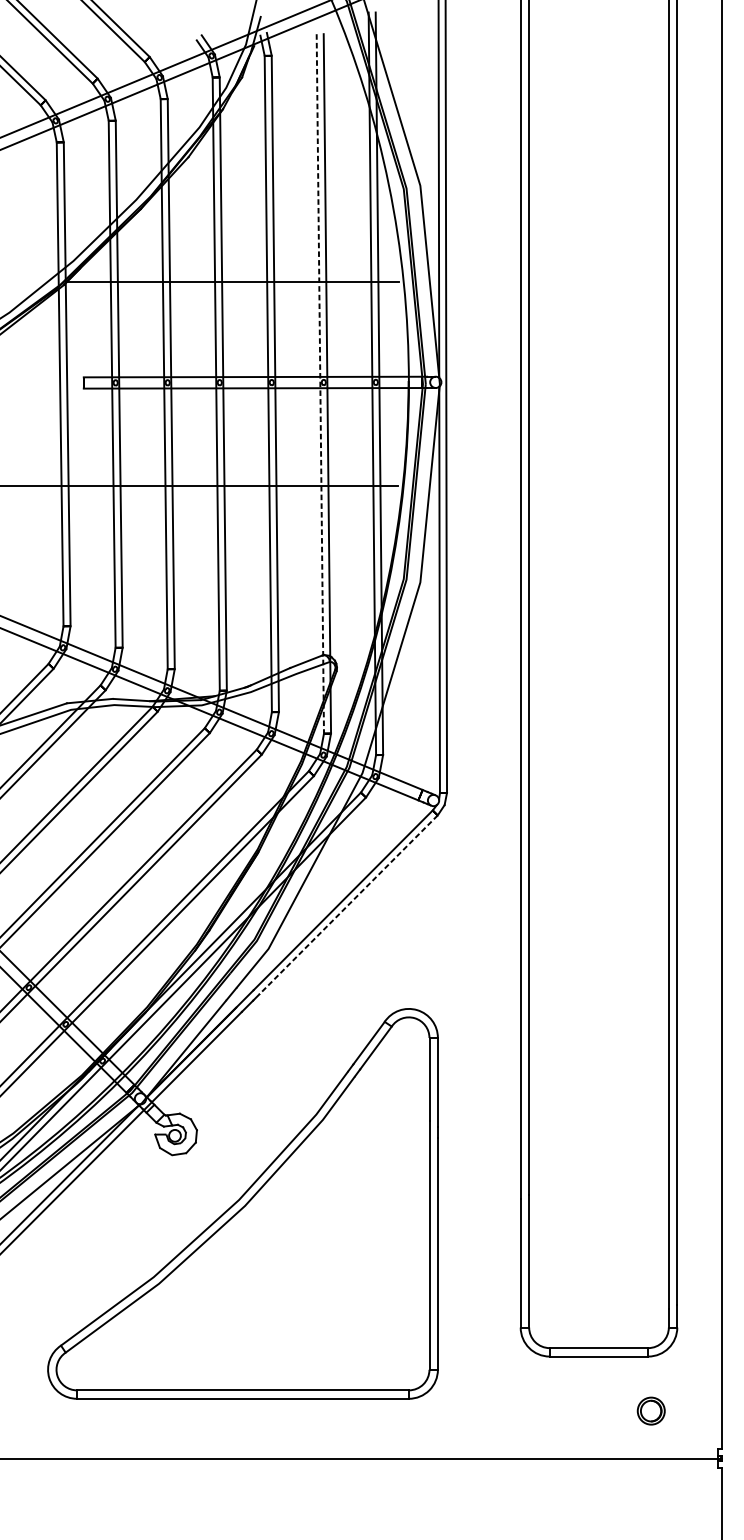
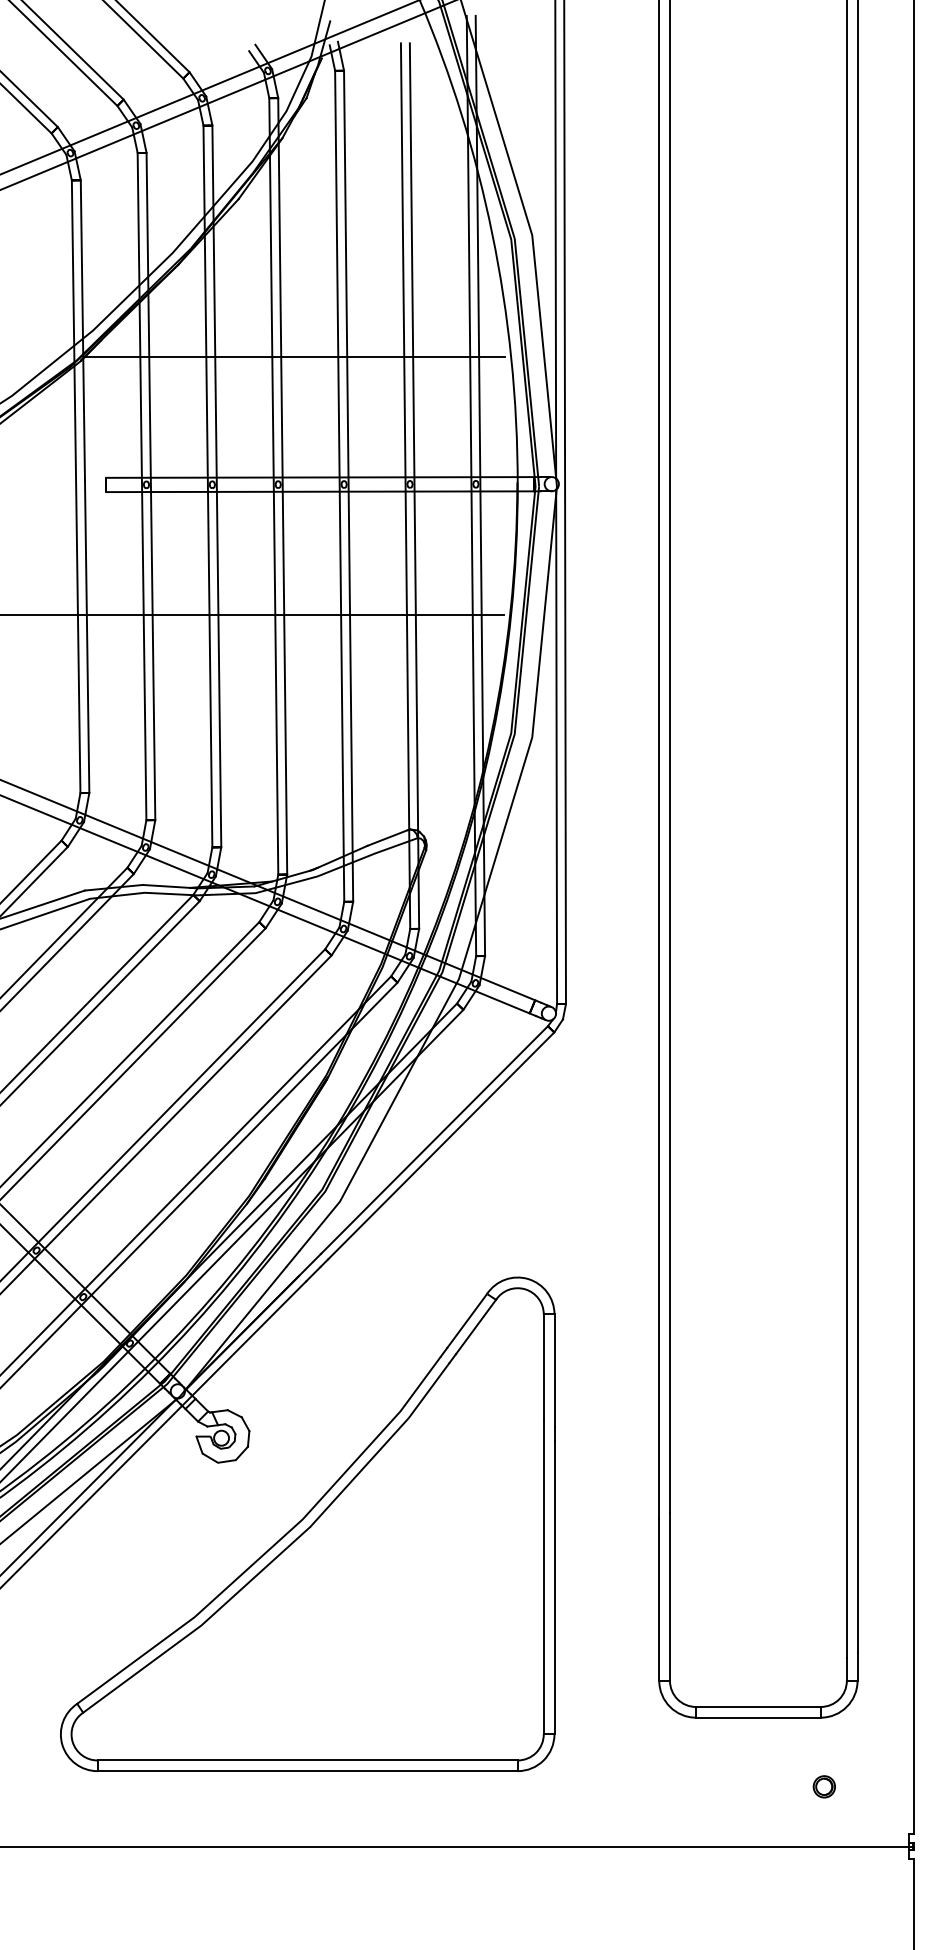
line: (320, 384) -> (405, 486), dashed -> solid
line: (347, 905) -> (440, 1146), dashed -> solid
part: (650, 1410) -> (823, 1786), size x0.62

